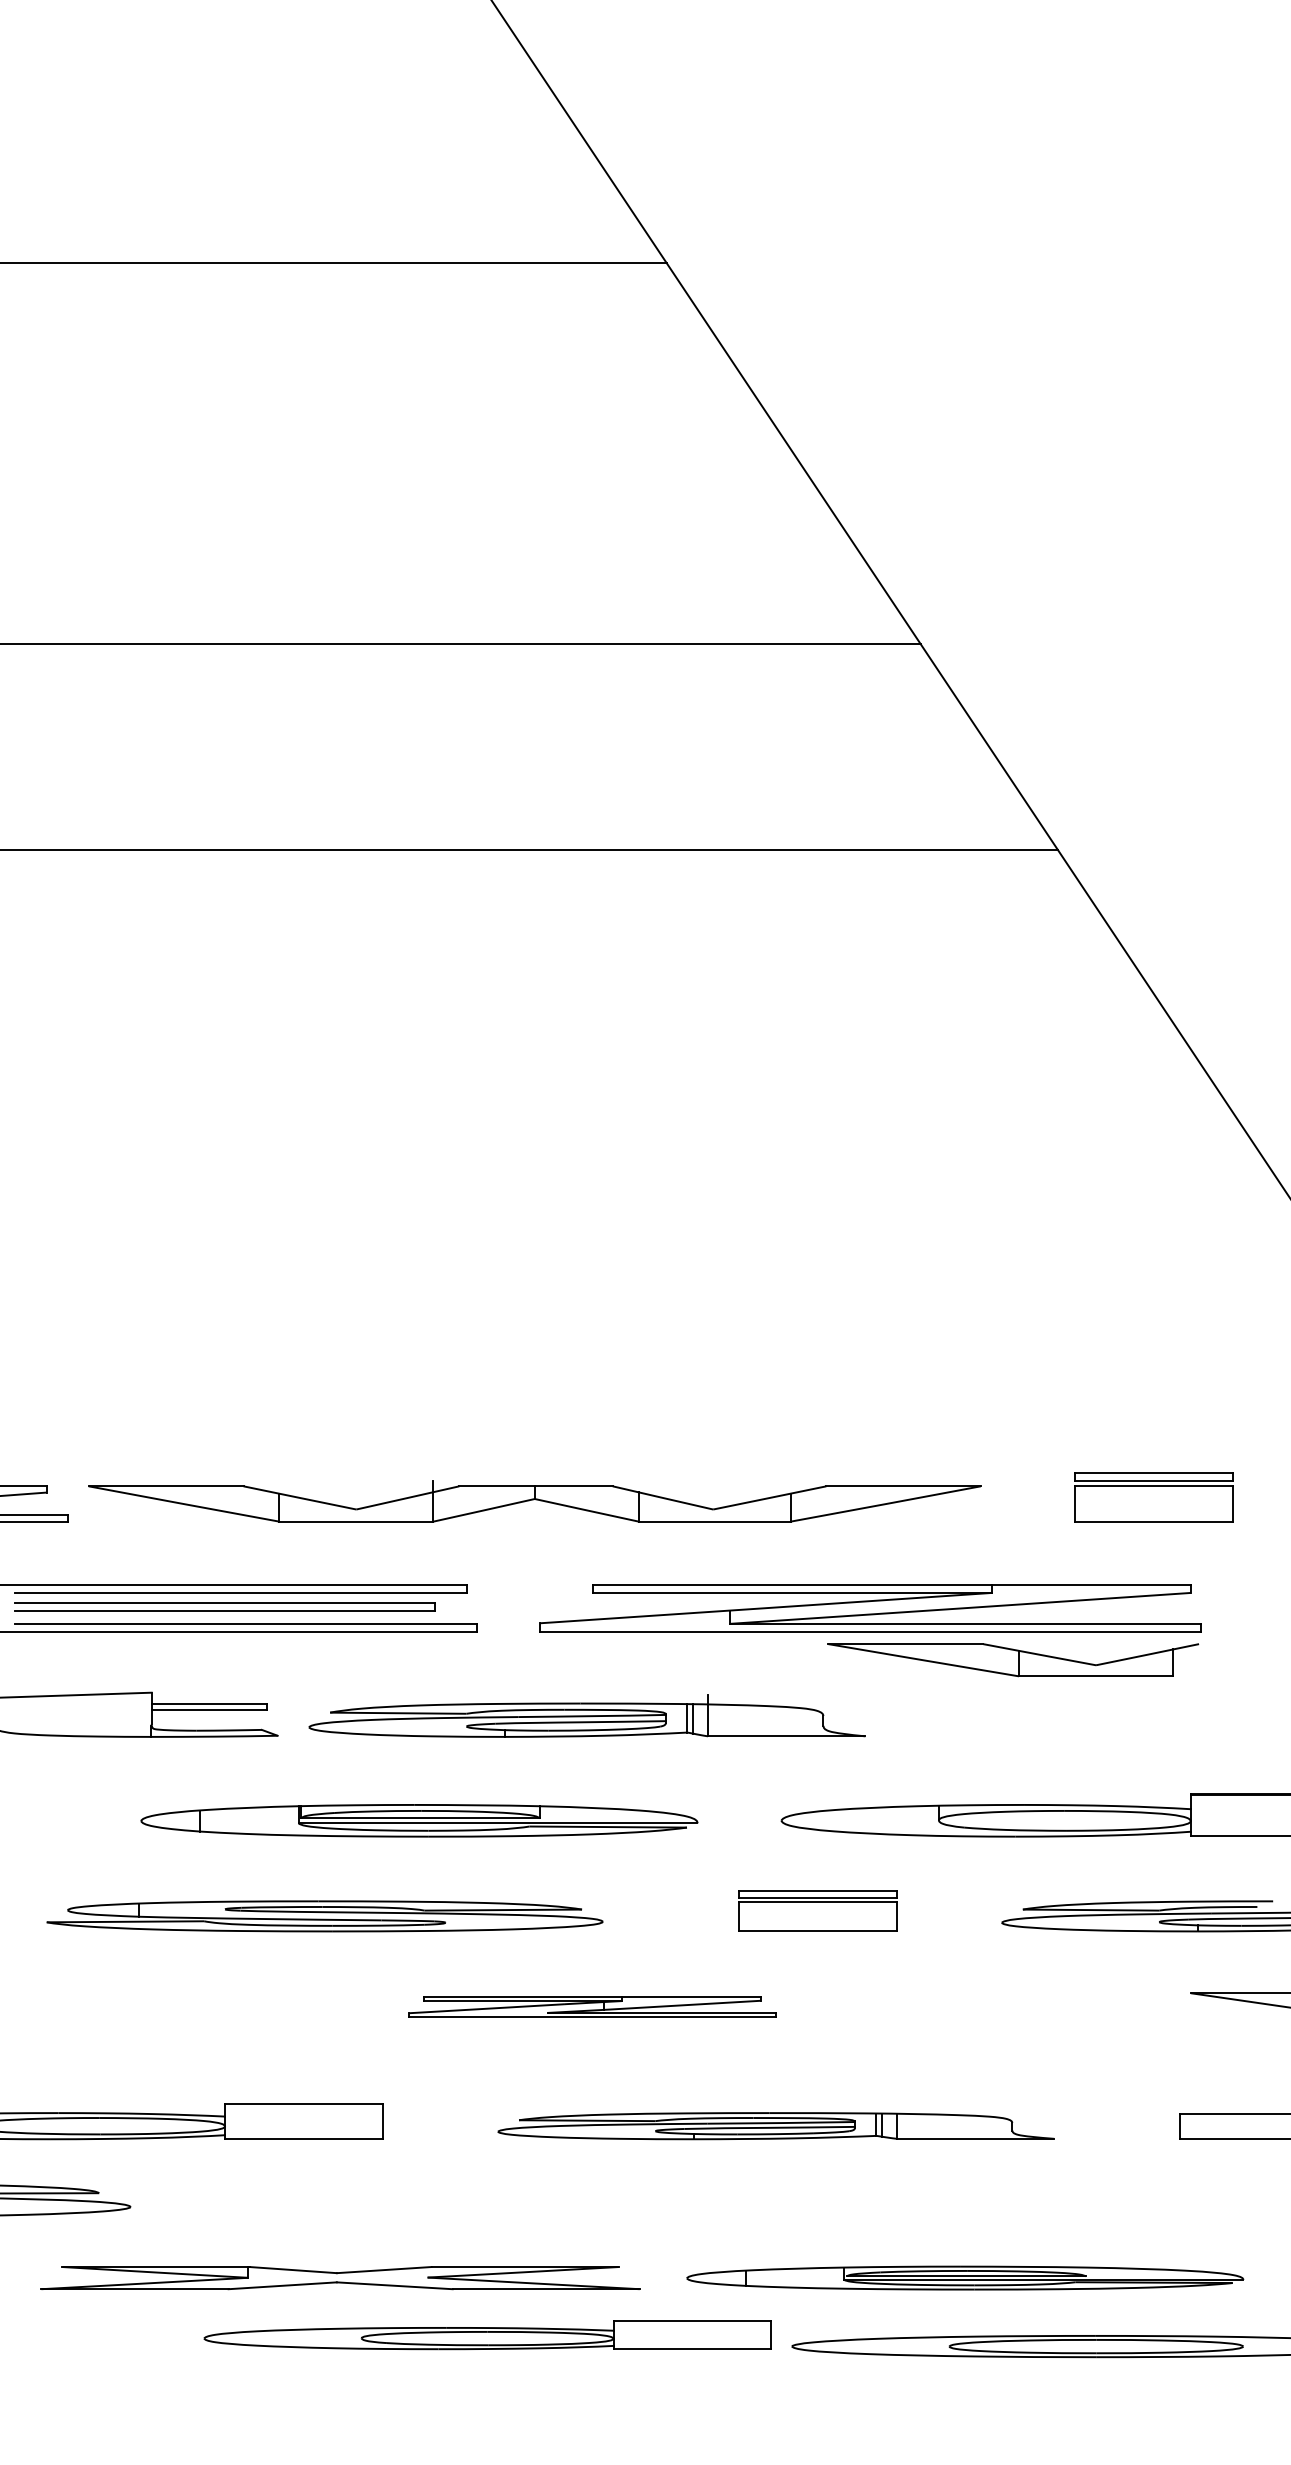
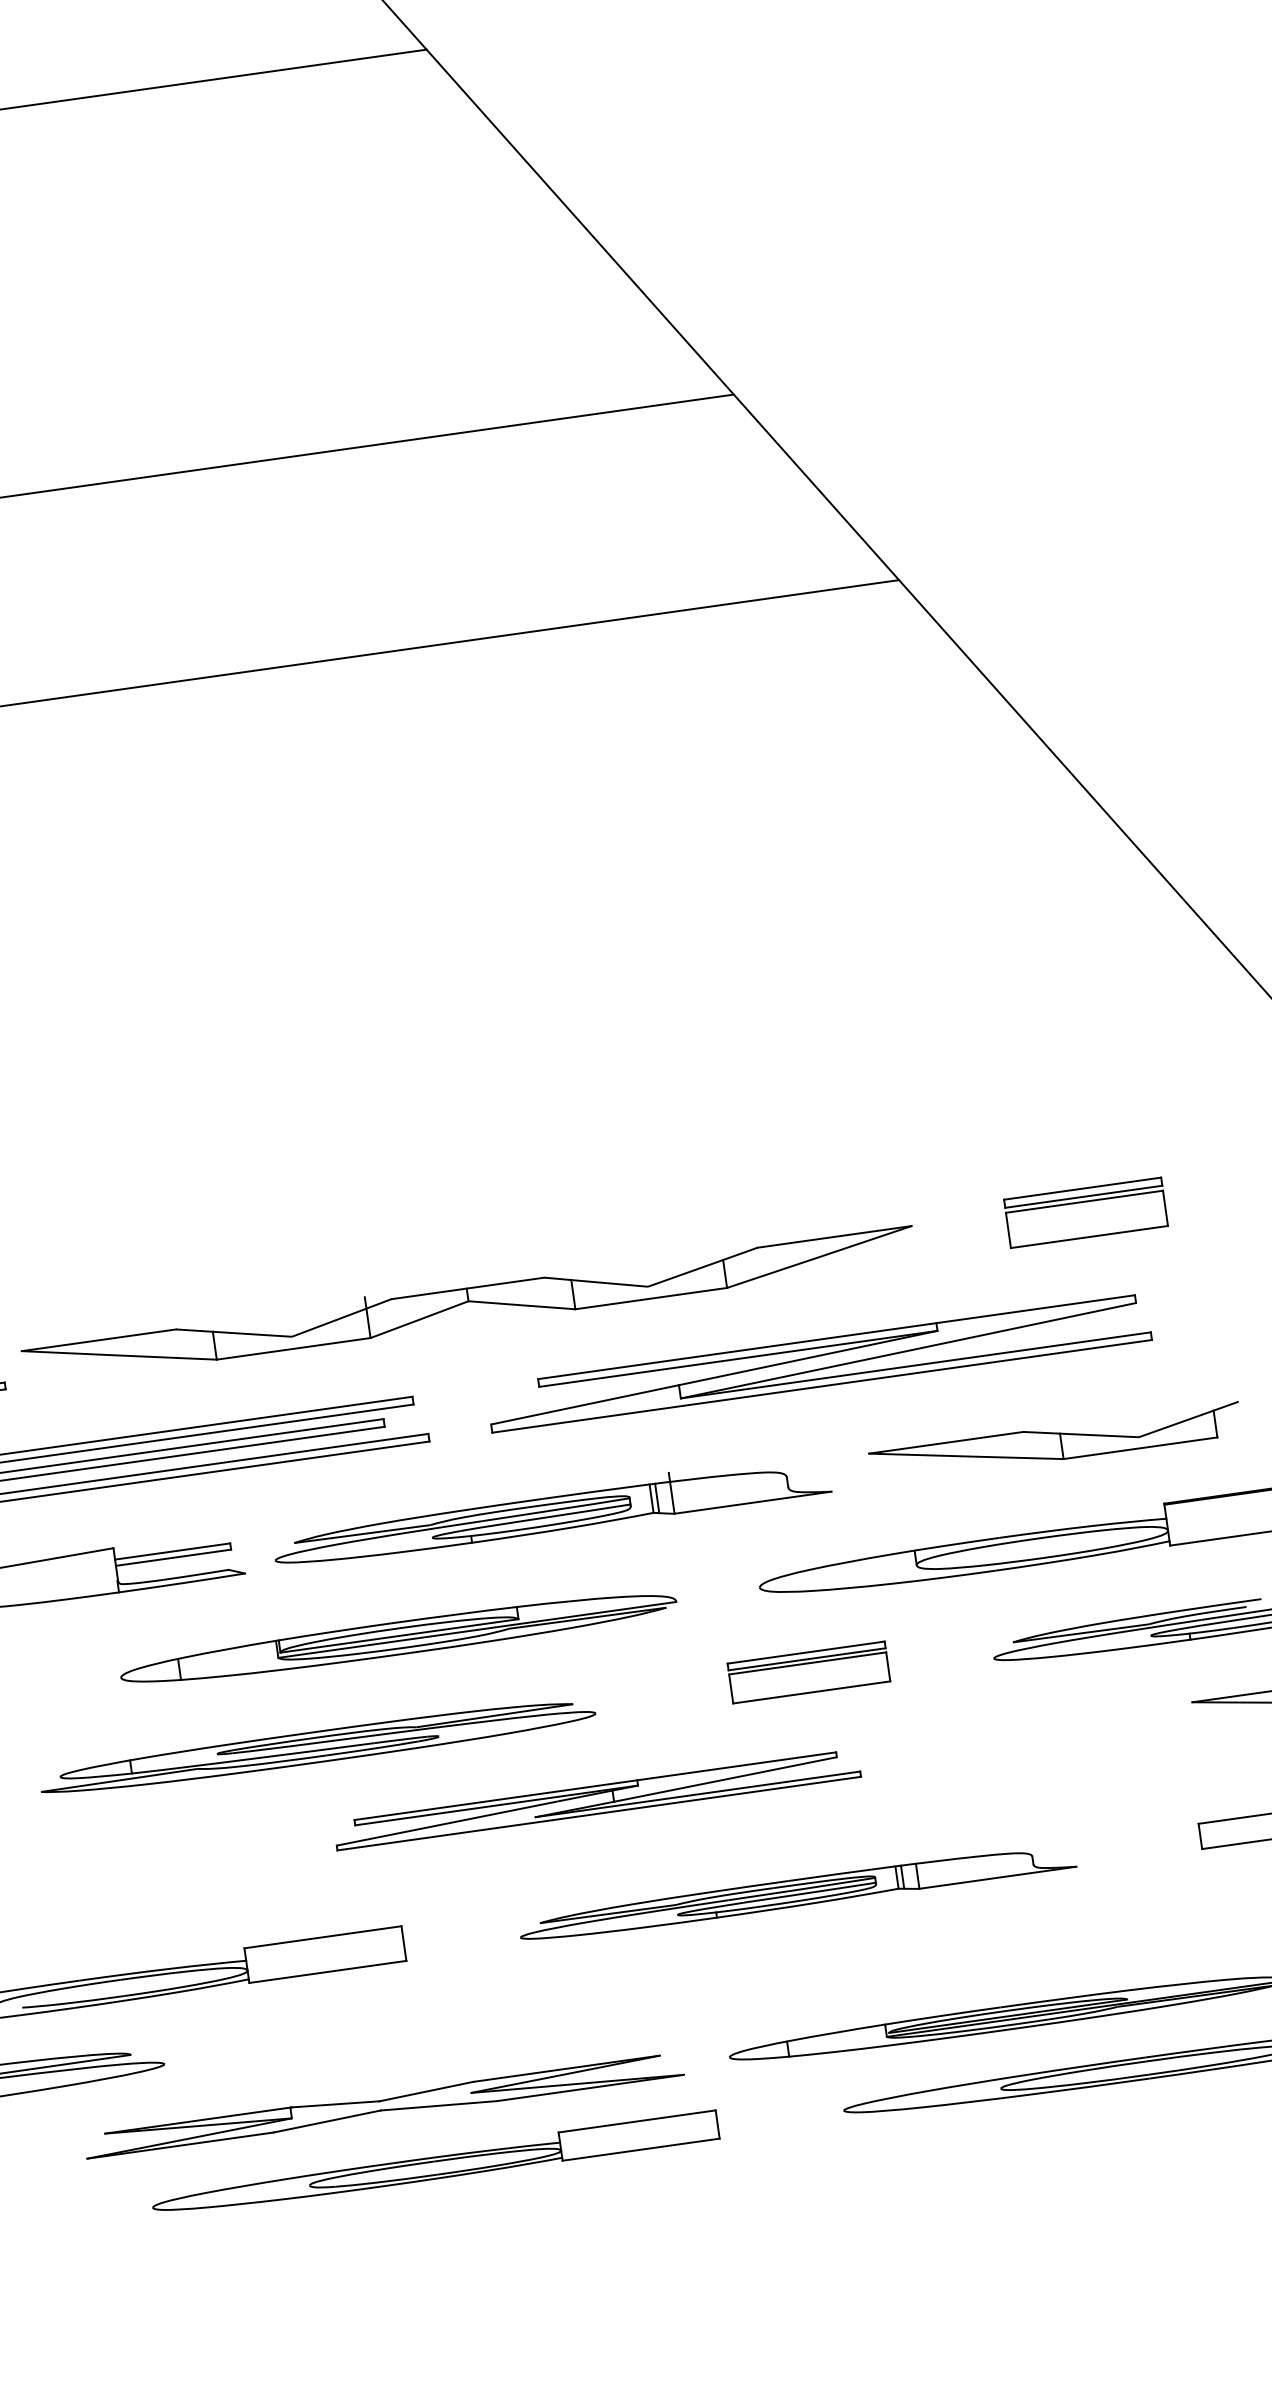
part: (1013, 1660) -> (1055, 1444), moved
part: (592, 2006) -> (597, 1799), size x1.43
part: (487, 2335) -> (434, 2165), moved

